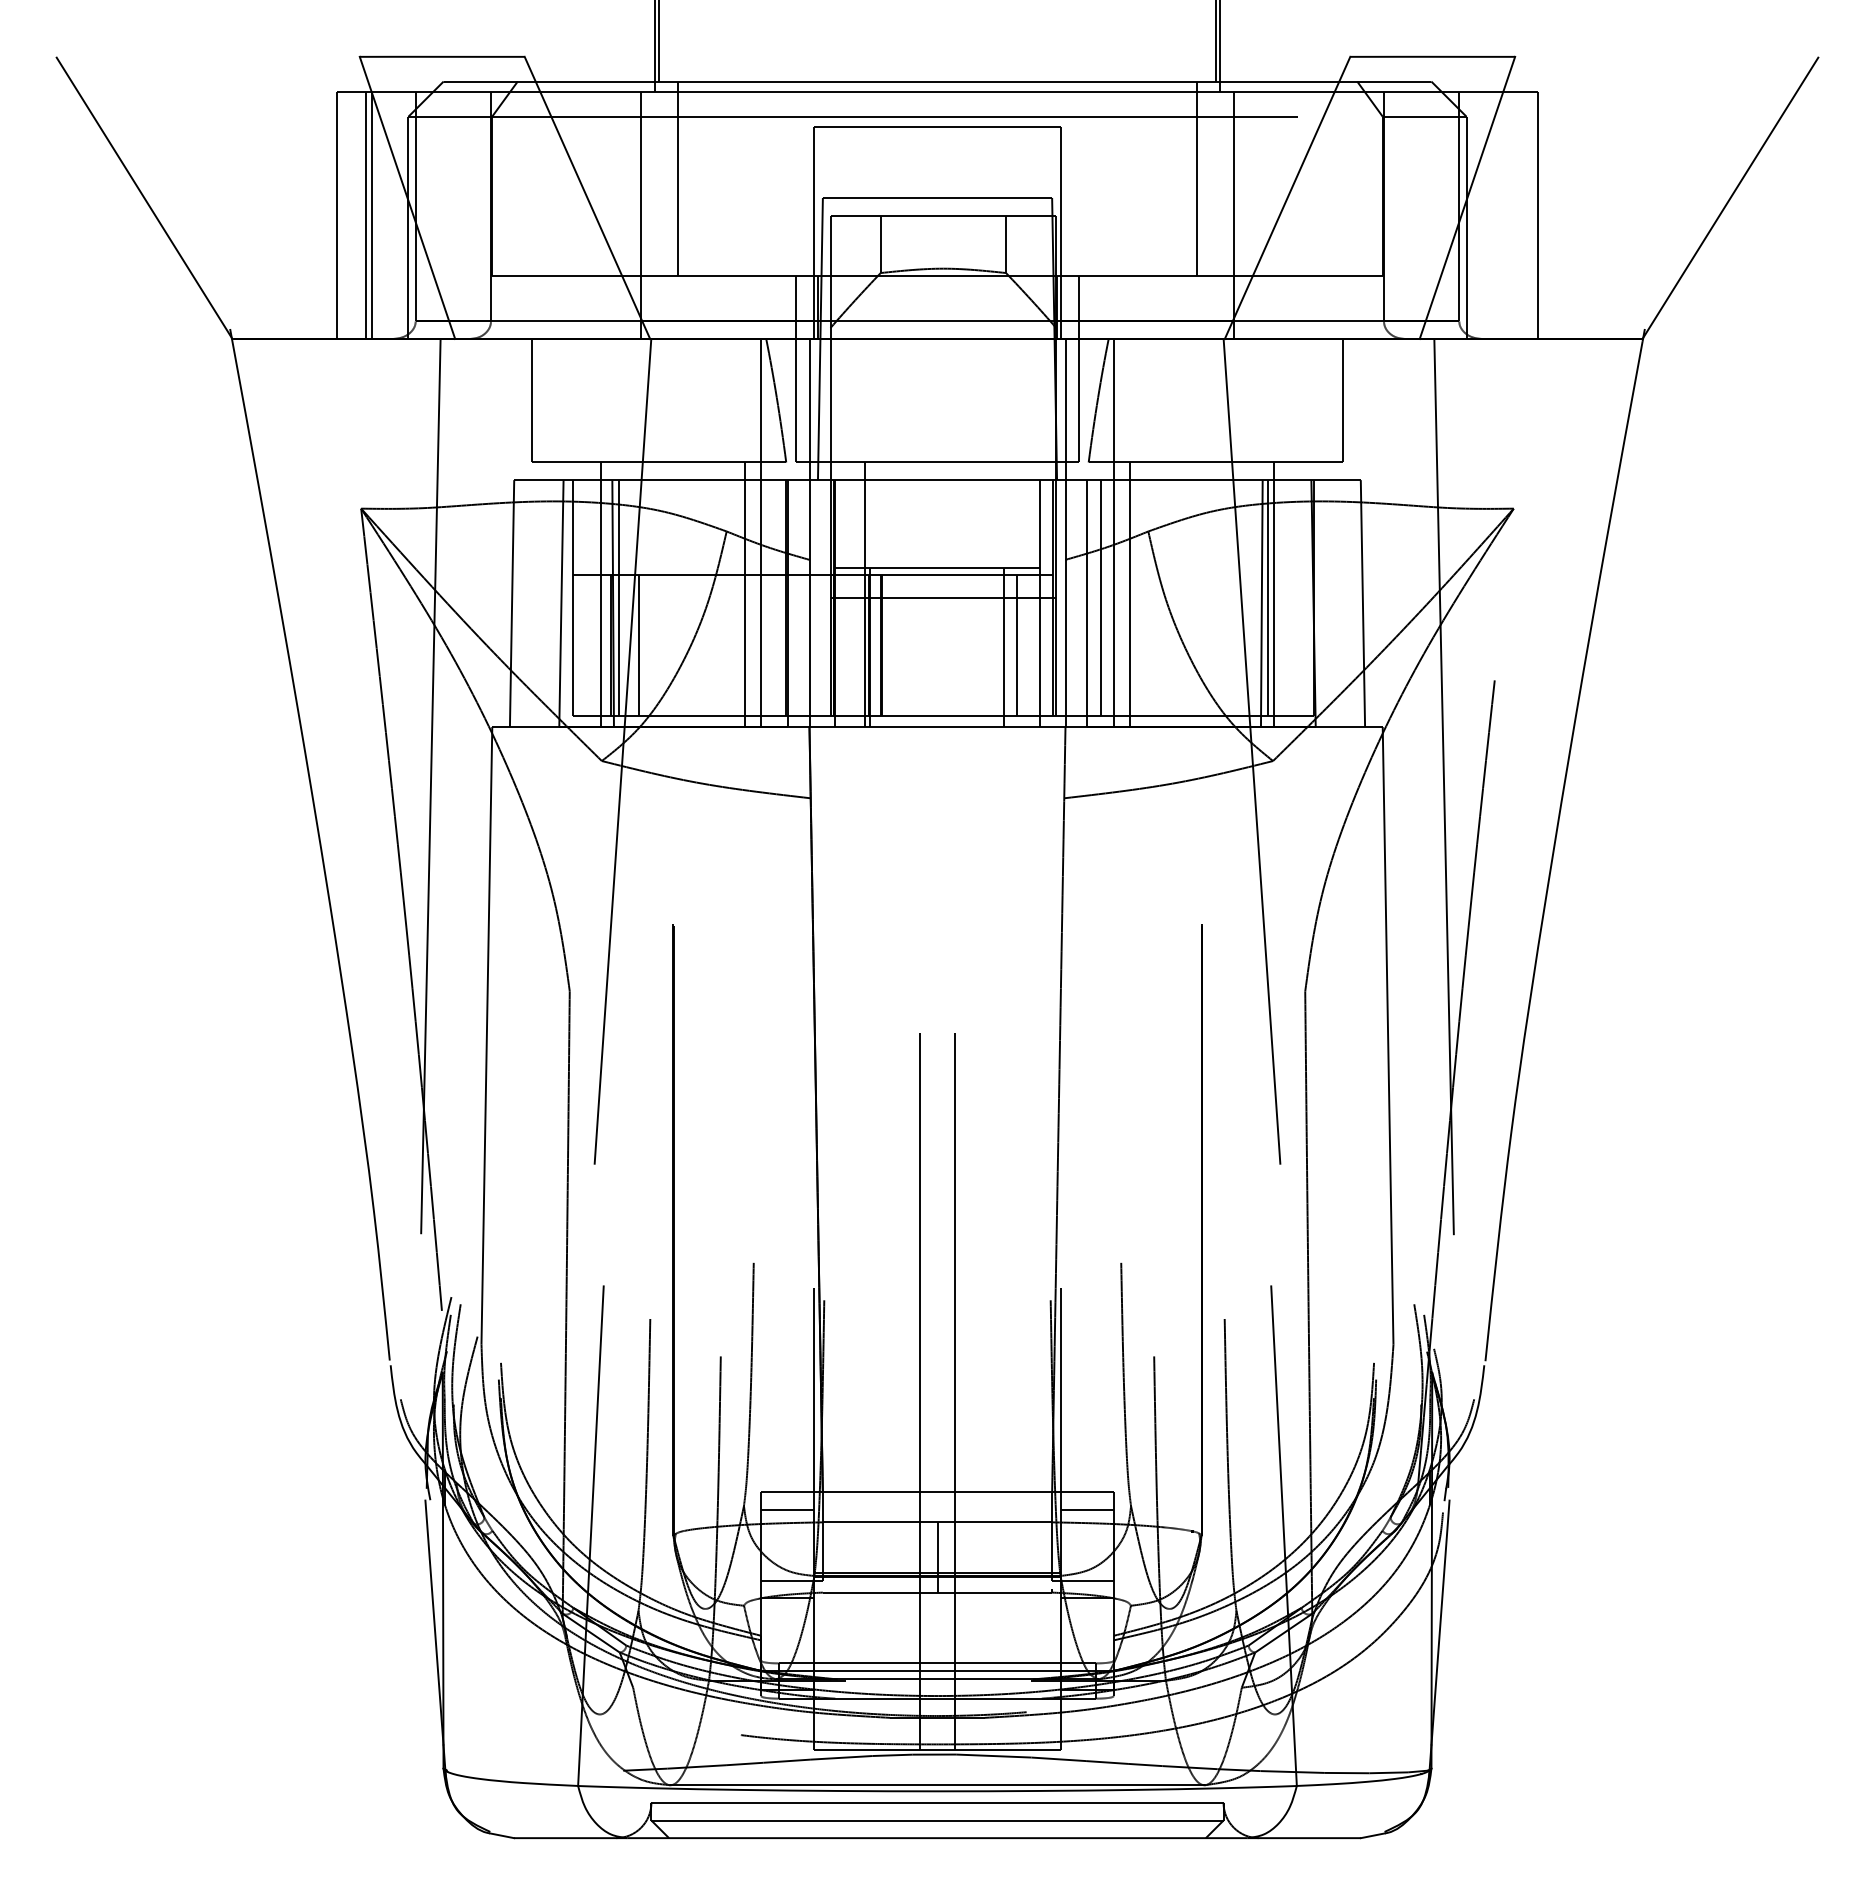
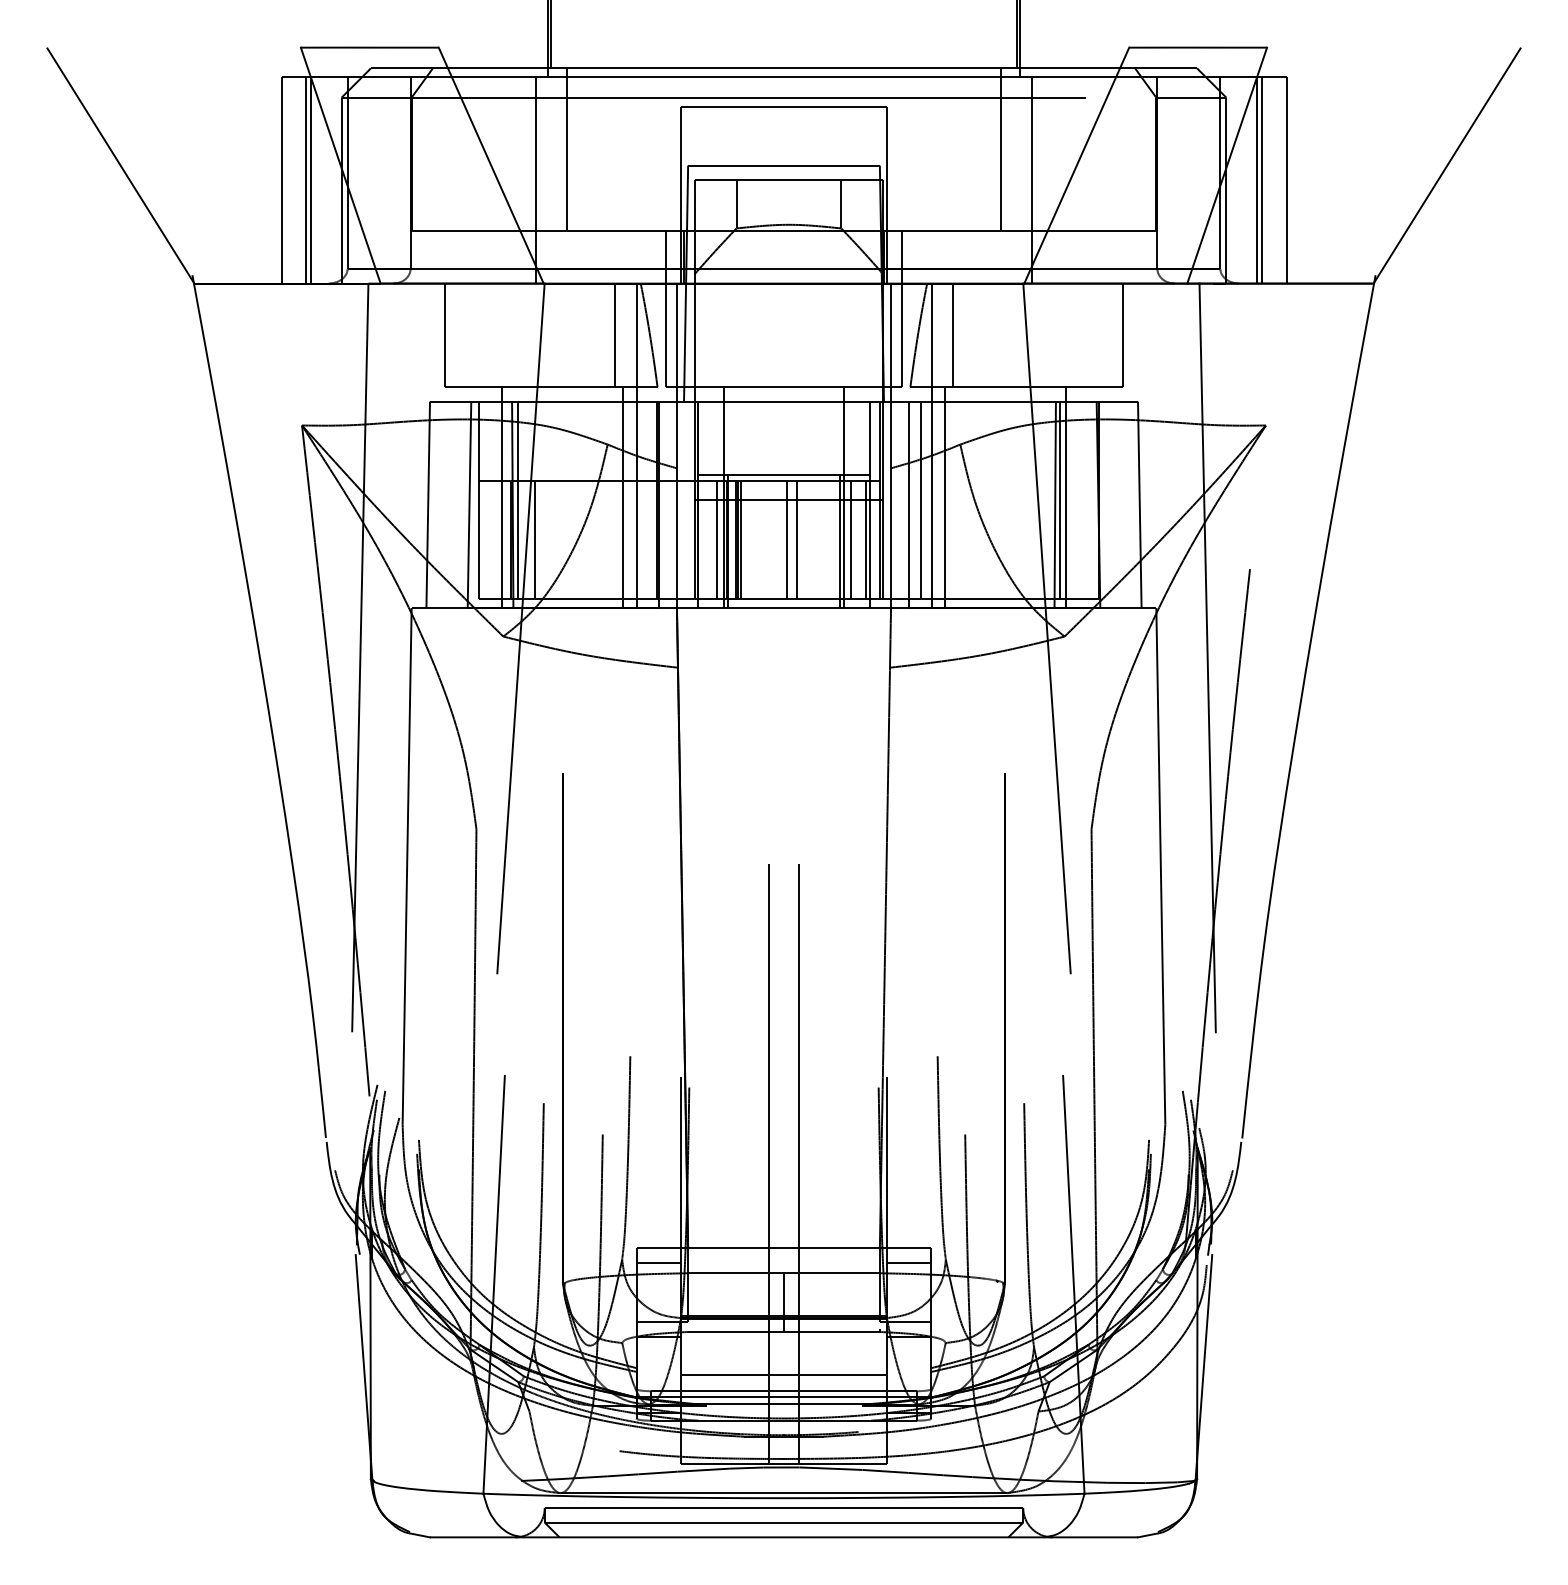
line: (1503, 215) -> (1257, 180), added
line: (1508, 215) -> (1261, 180), added
line: (735, 400) -> (615, 335), added
line: (1139, 400) -> (952, 335), added
line: (1009, 594) -> (844, 497), added
line: (857, 645) -> (717, 539), added
line: (886, 645) -> (741, 539), added
line: (940, 645) -> (786, 539), added
line: (952, 645) -> (796, 539), added
line: (1035, 645) -> (865, 539), added
line: (937, 1643) -> (784, 1374), added

